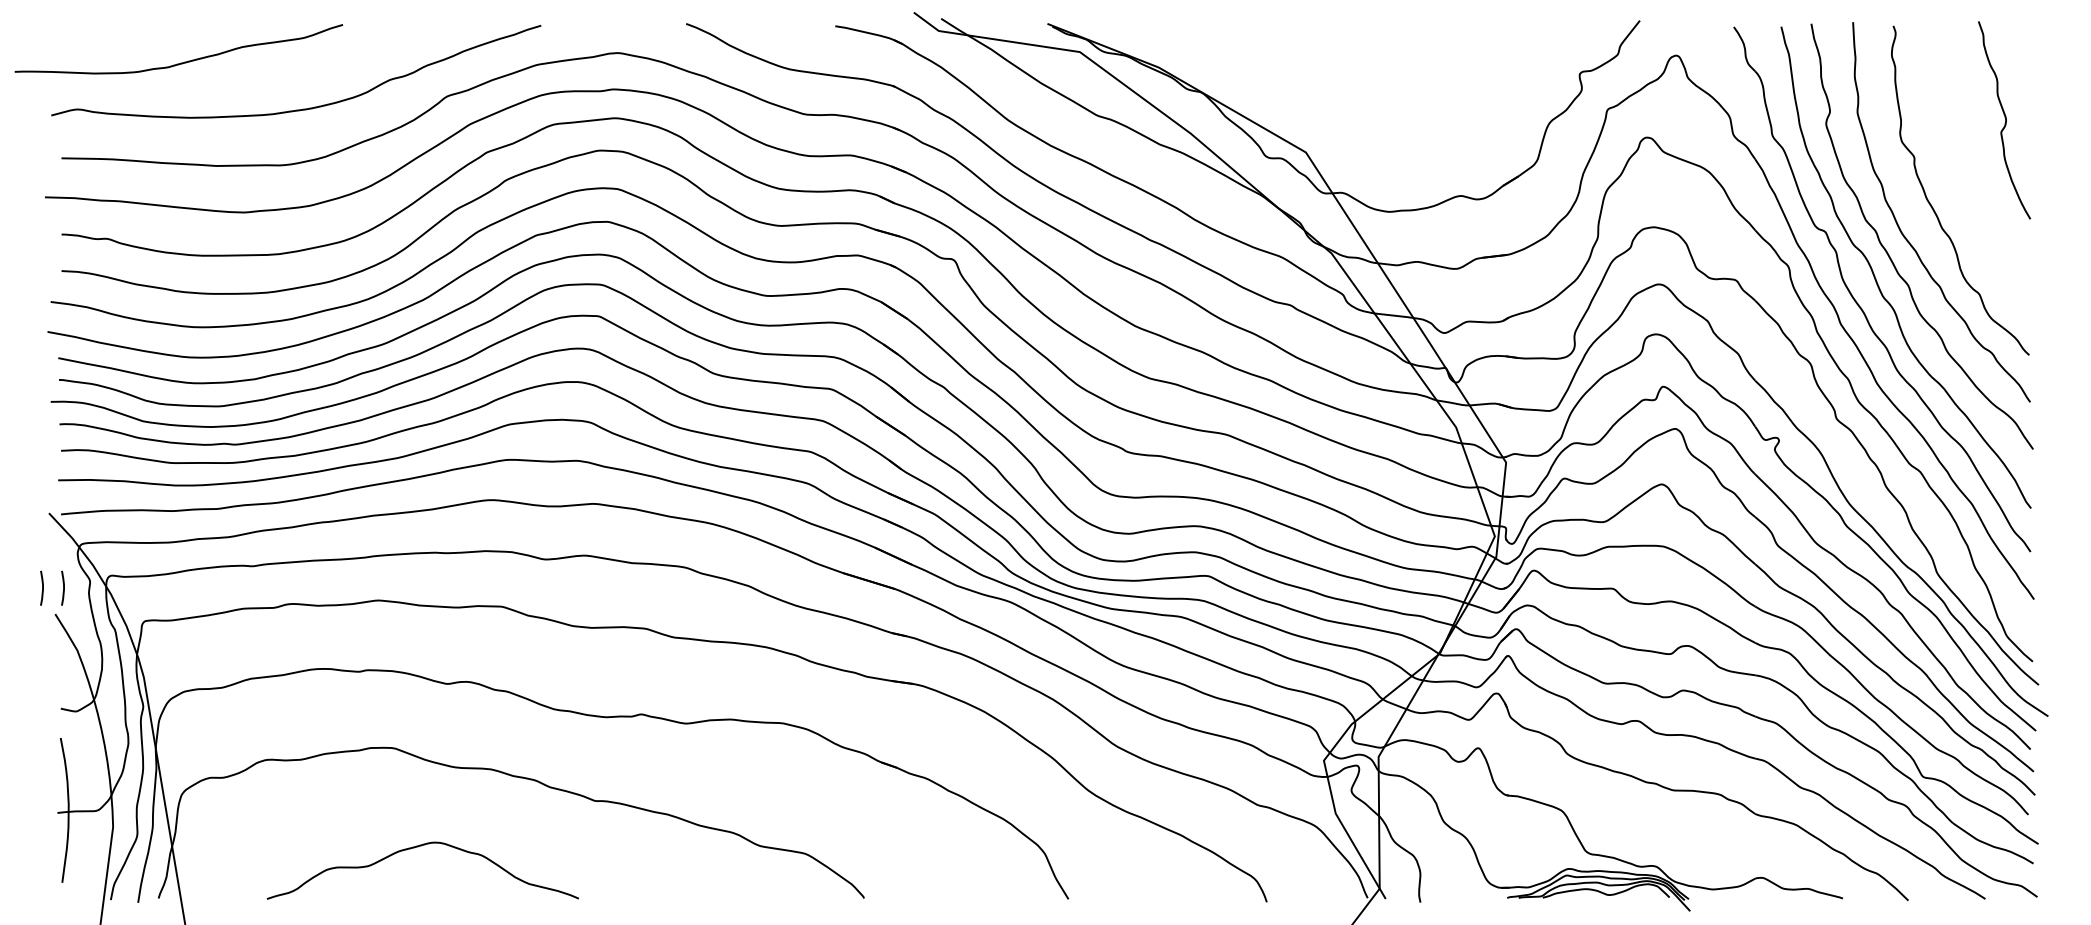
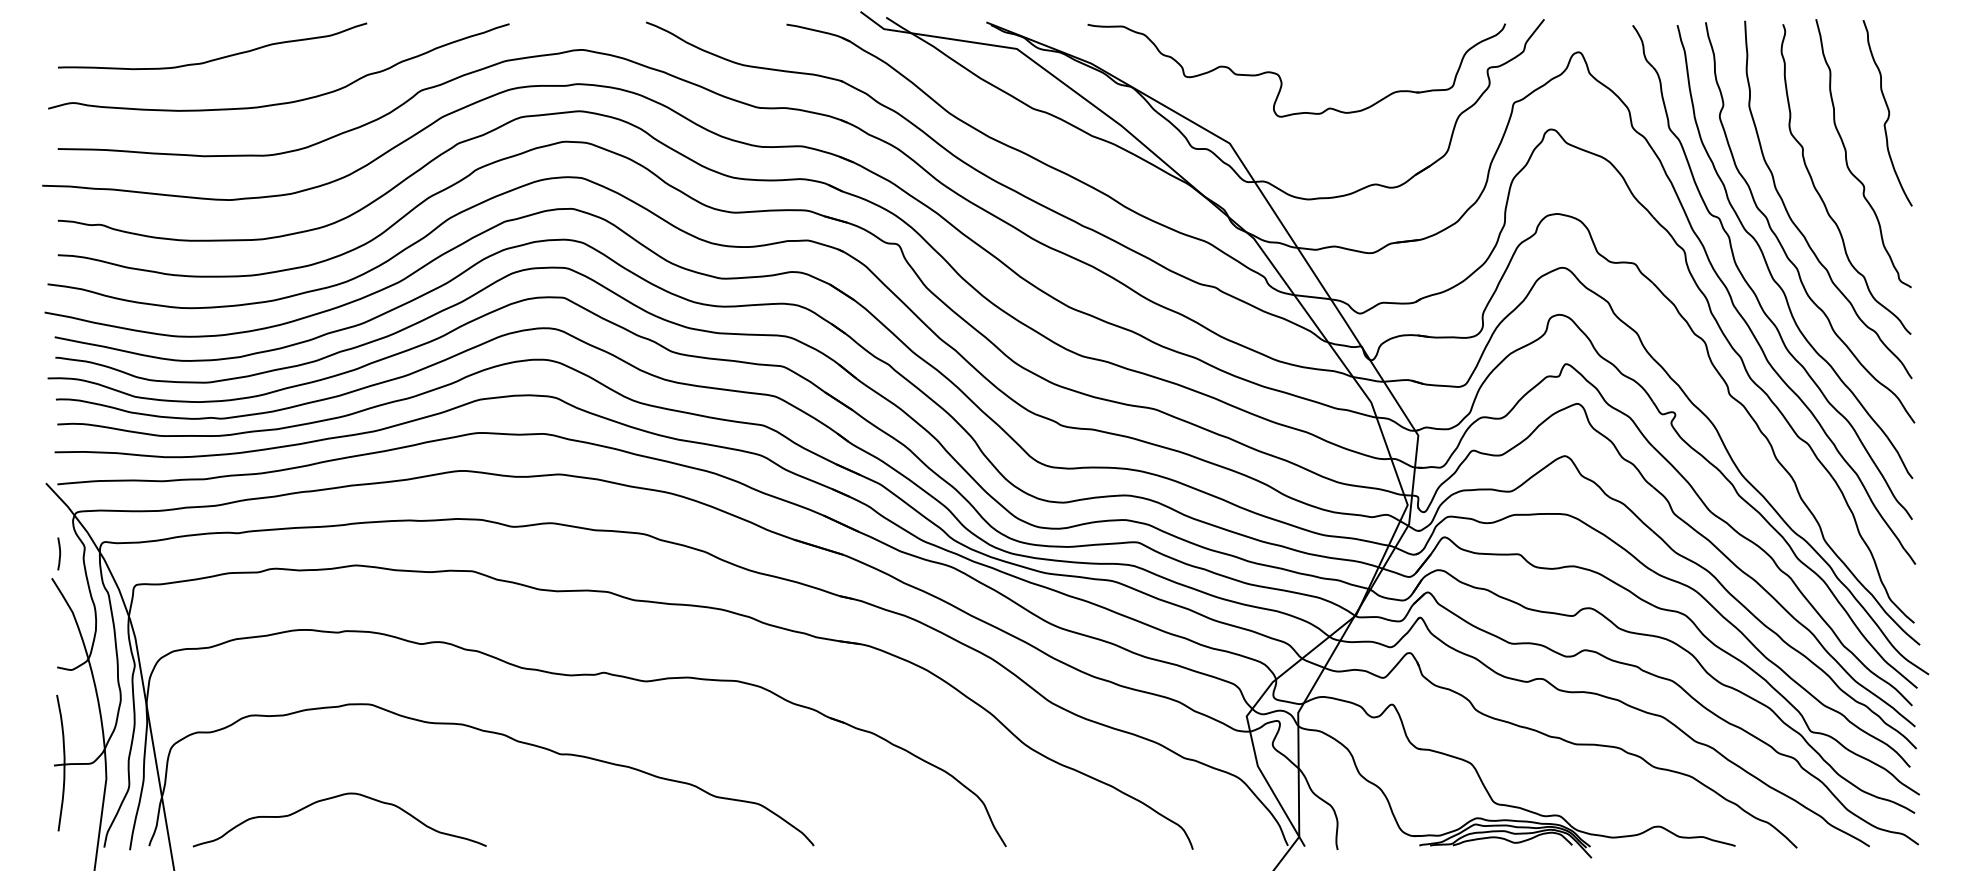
curve: (180, 62) -> (214, 58), moved
part: (1360, 82) -> (1281, 77), added
curve: (1961, 164) -> (1847, 154), added
line: (42, 587) -> (39, 553), removed
curve: (418, 847) -> (335, 798), moved

